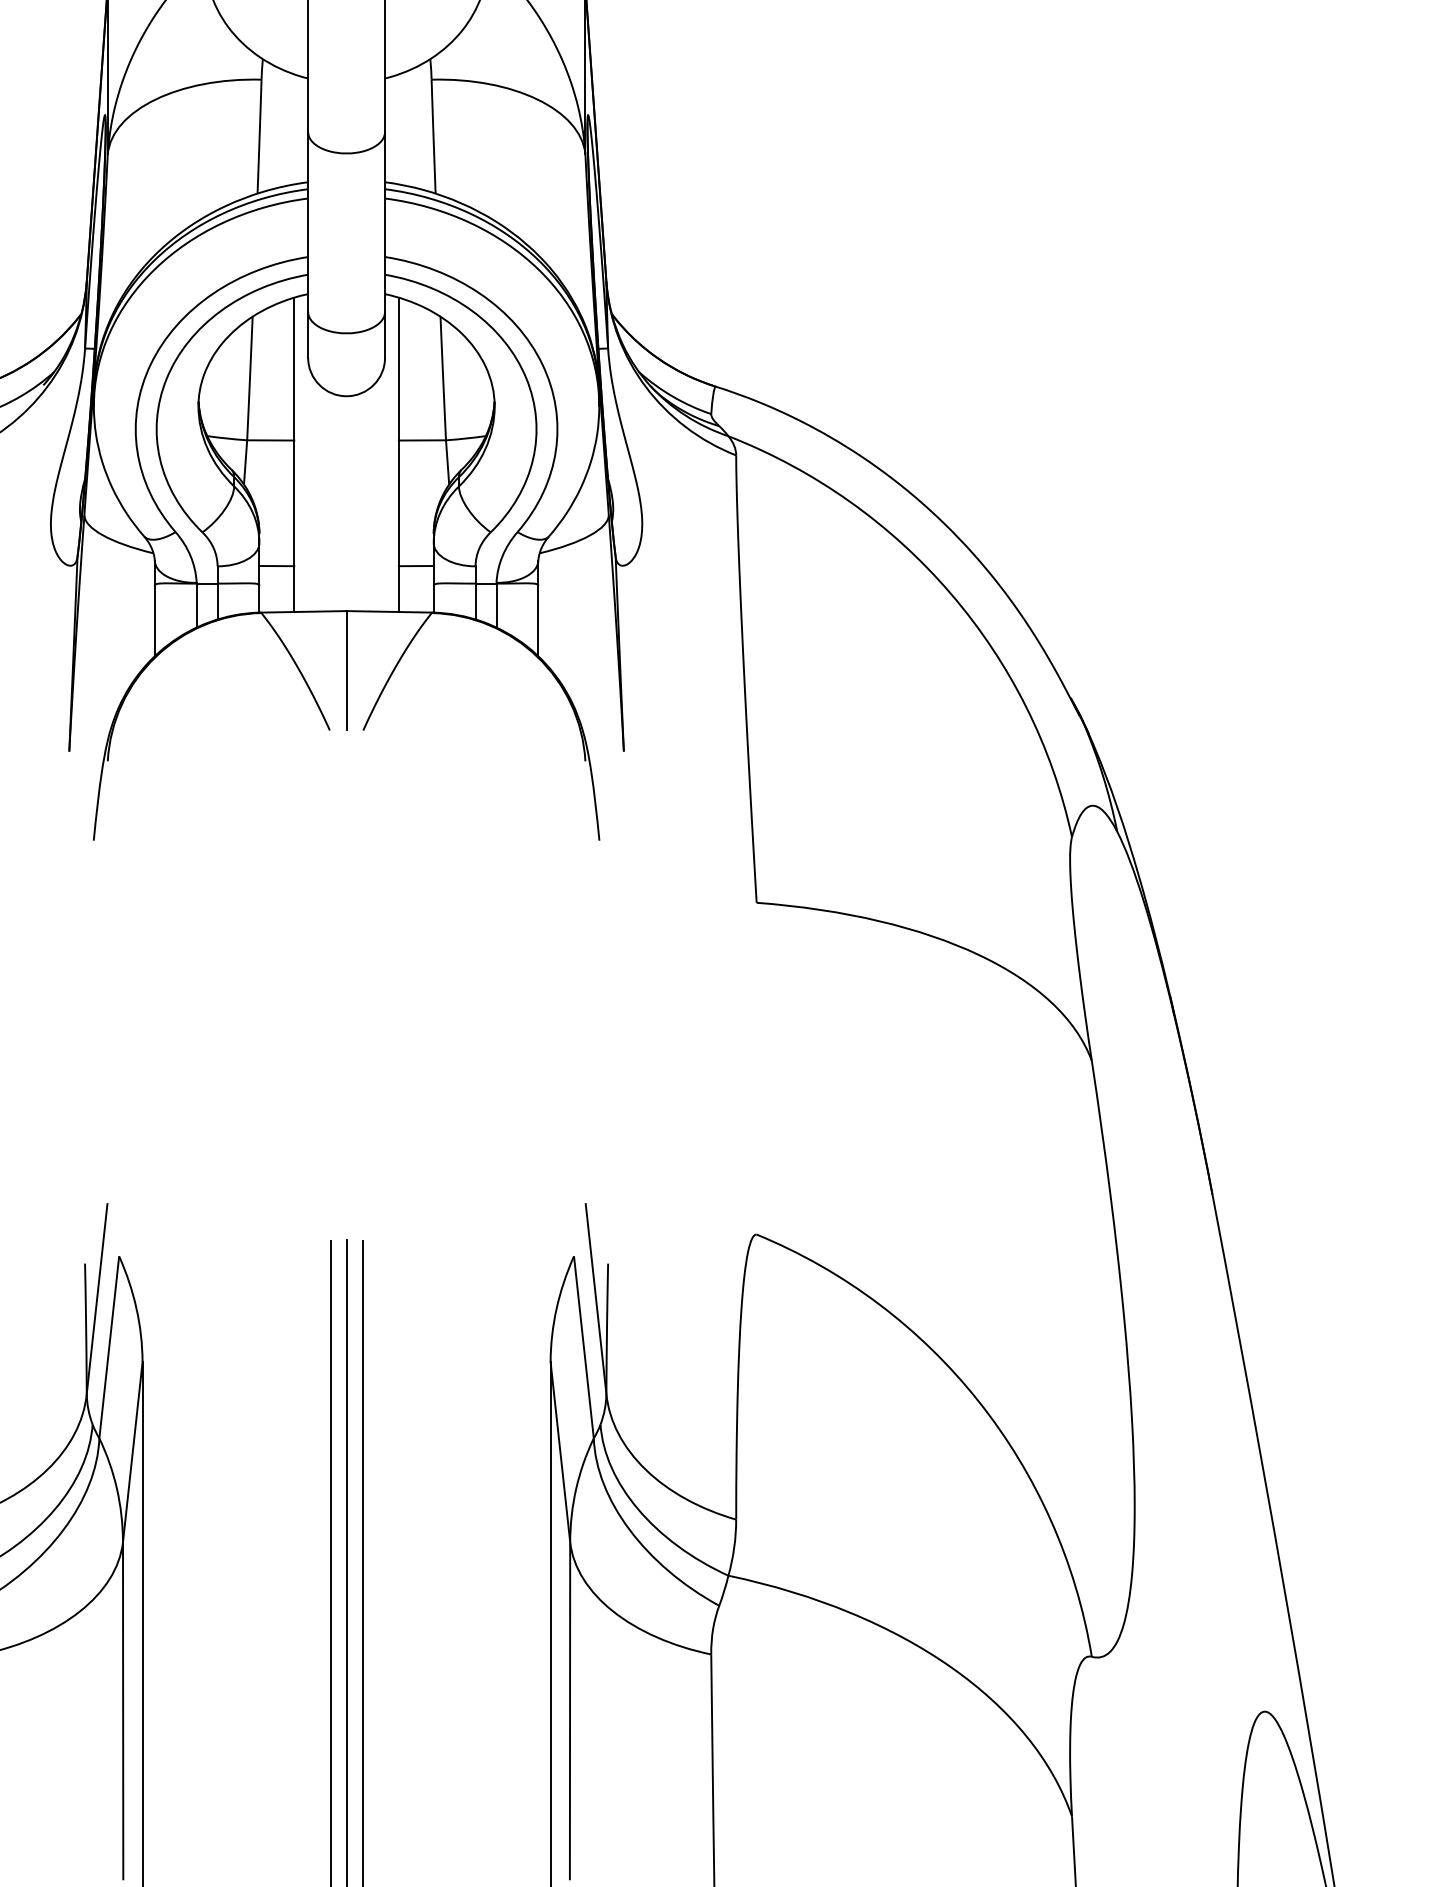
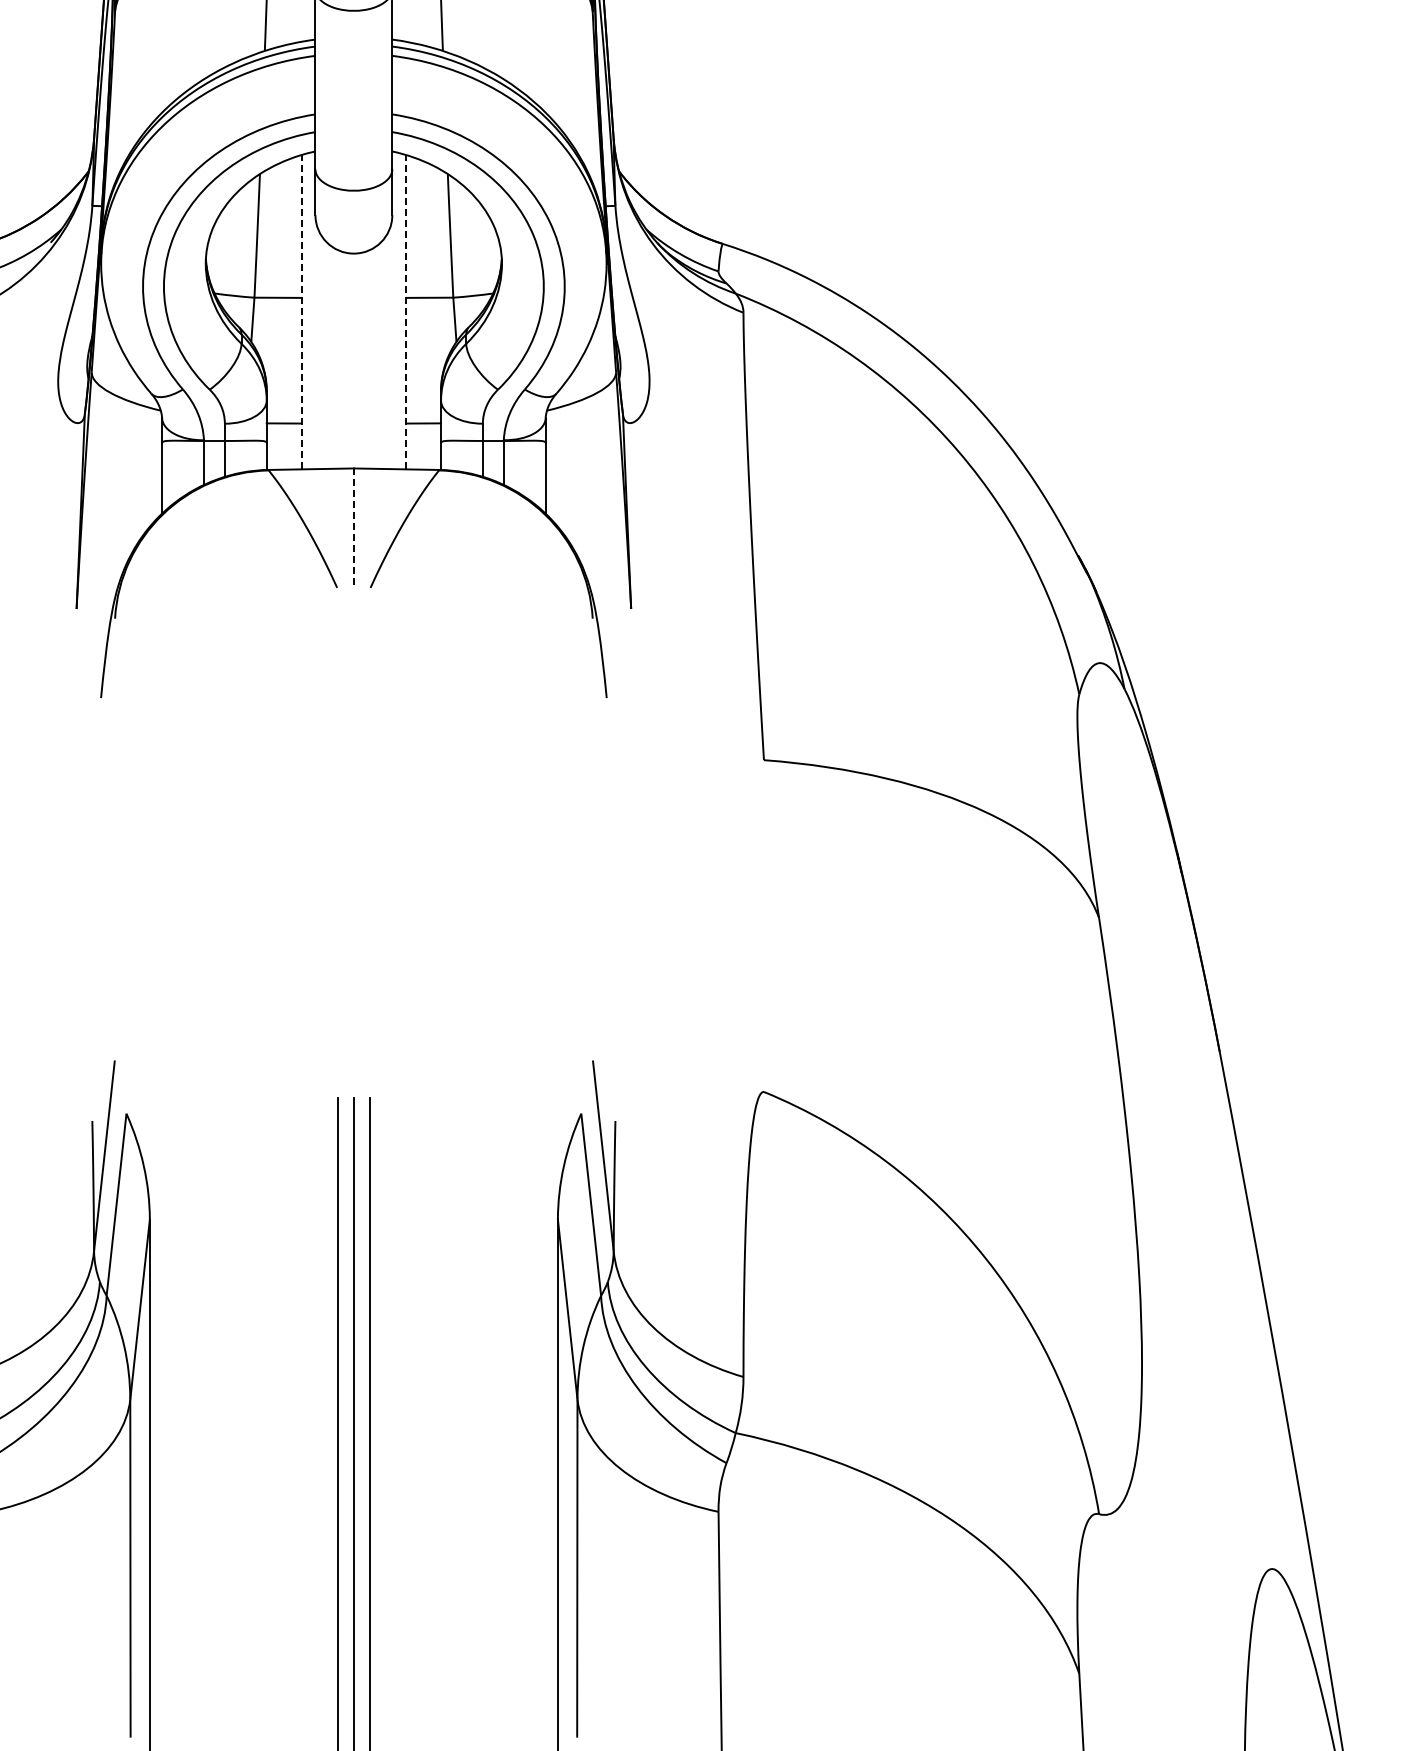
line: (294, 454) -> (301, 311), solid -> dashed
line: (398, 454) -> (405, 311), solid -> dashed
line: (346, 670) -> (353, 527), solid -> dashed

